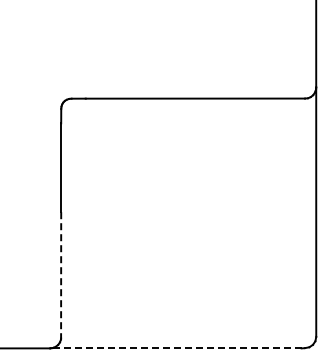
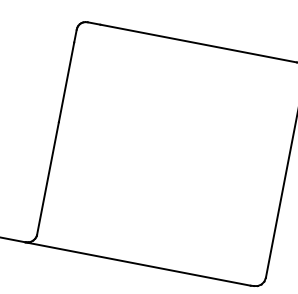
line: (61, 275) -> (48, 178), dashed -> solid
line: (175, 348) -> (137, 264), dashed -> solid

